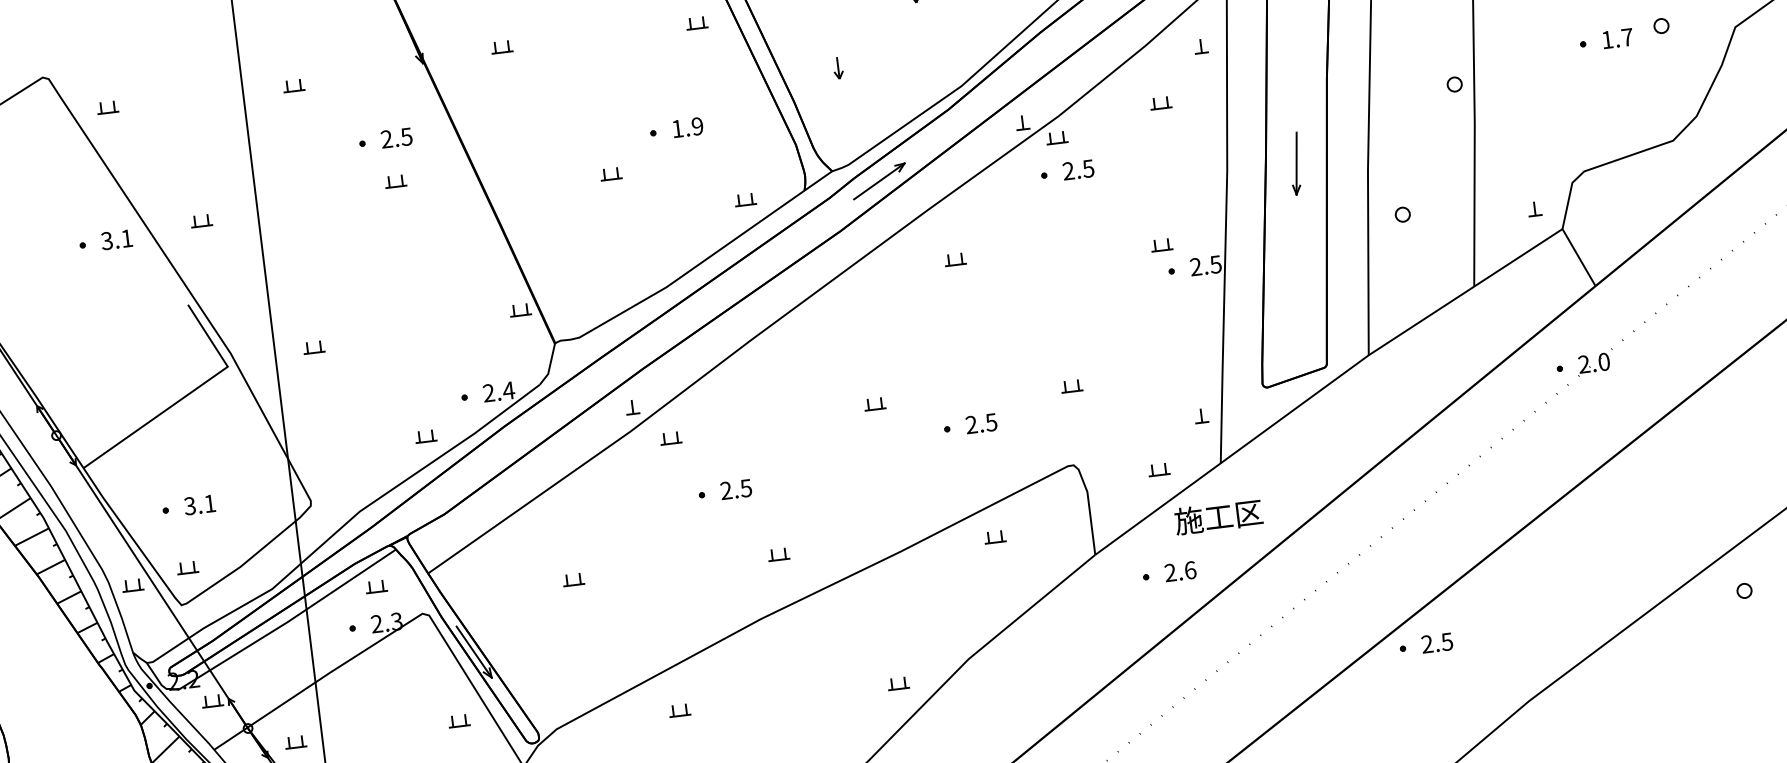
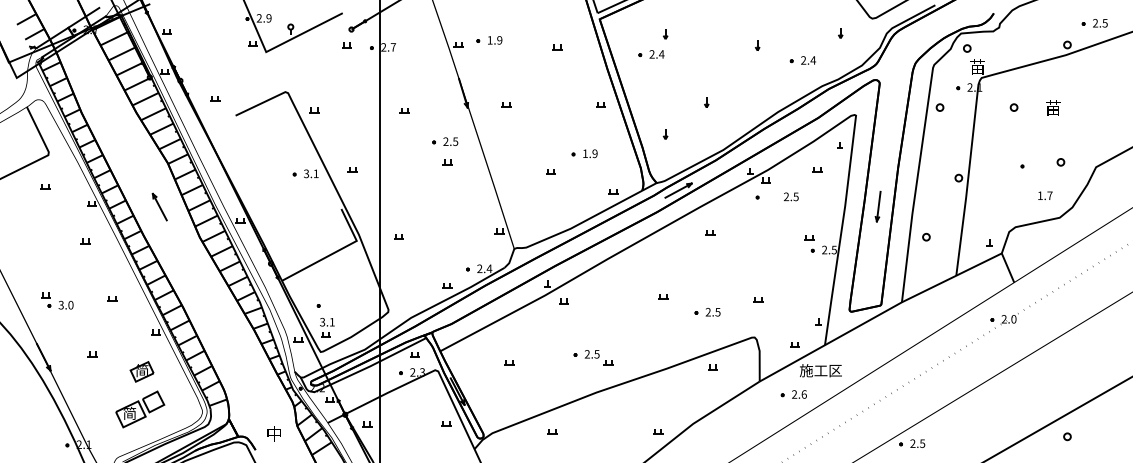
text: (1618, 37) -> (1045, 195), moved
text: (1078, 169) -> (791, 196), moved
part: (724, 491) -> (586, 354), moved
text: (200, 503) -> (327, 321), moved

